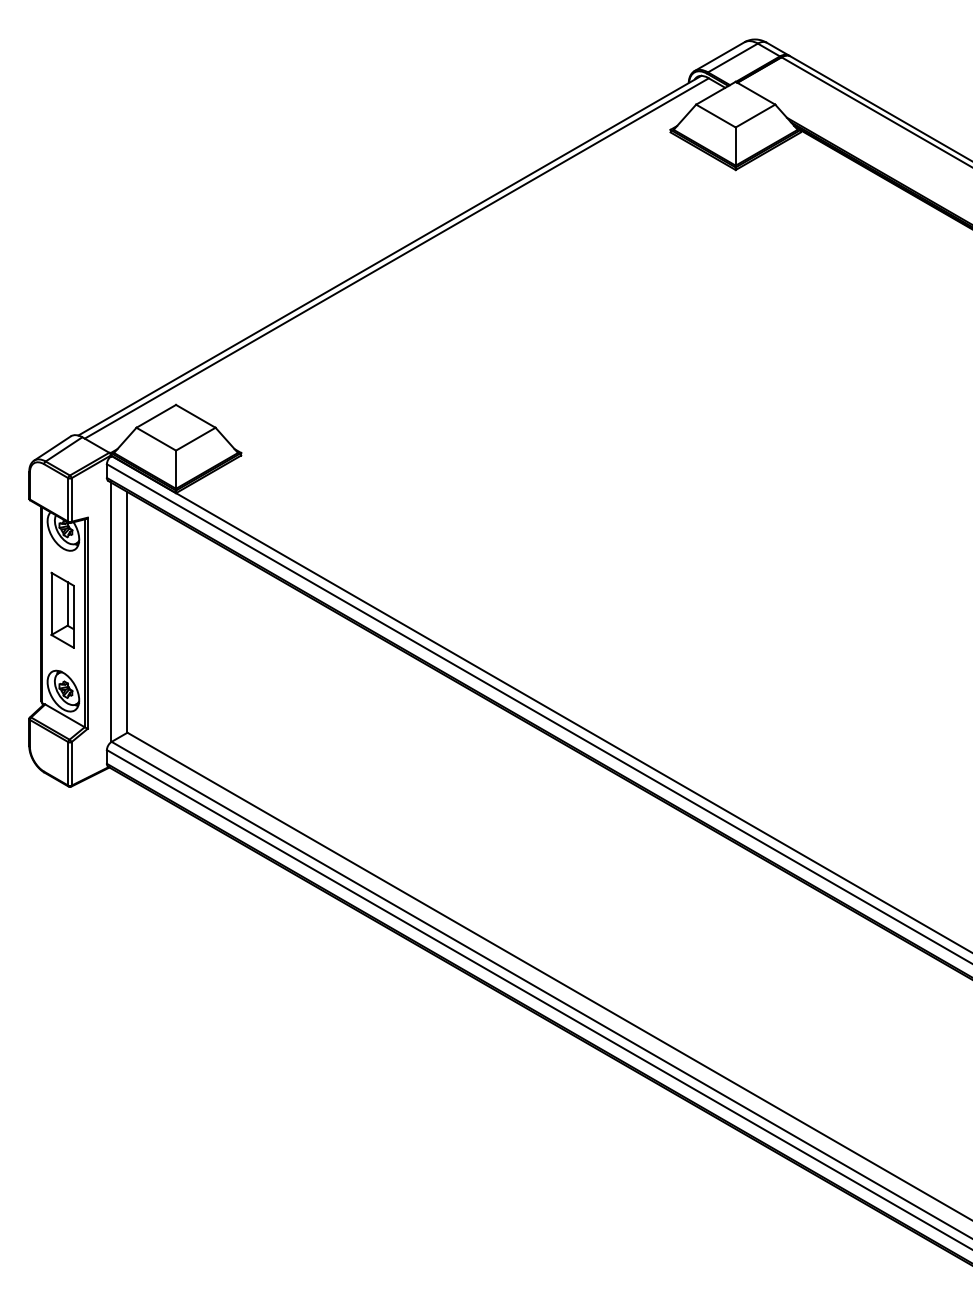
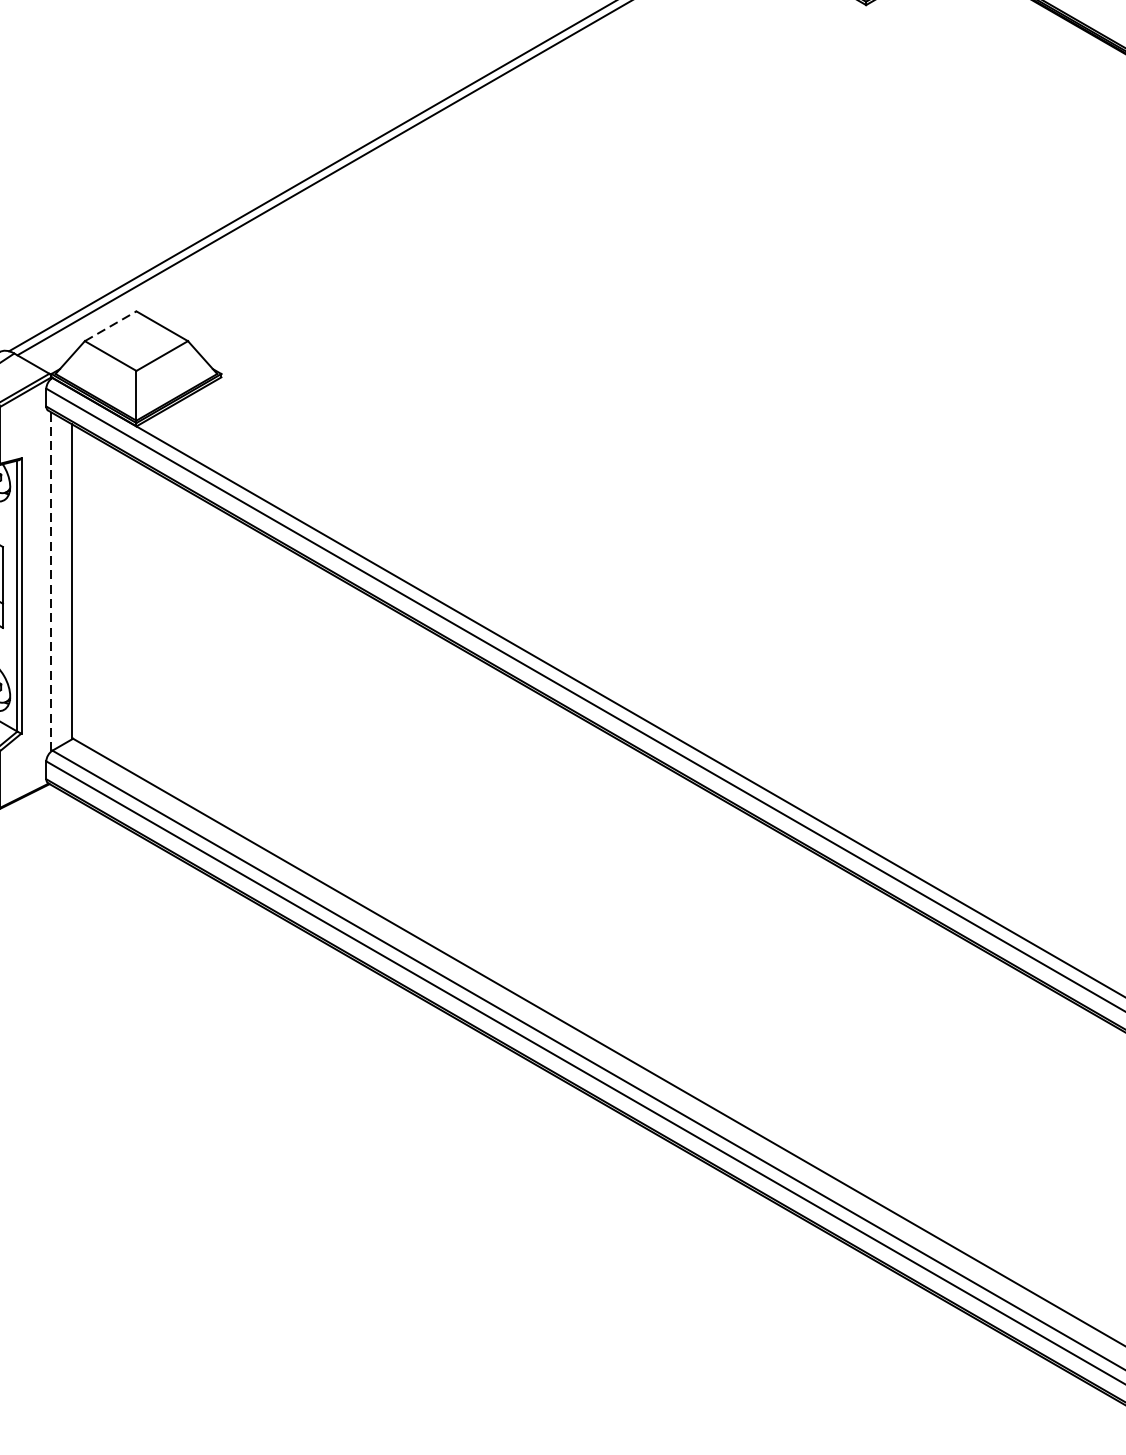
line: (156, 416) -> (110, 326), solid -> dashed
line: (110, 612) -> (50, 581), solid -> dashed

